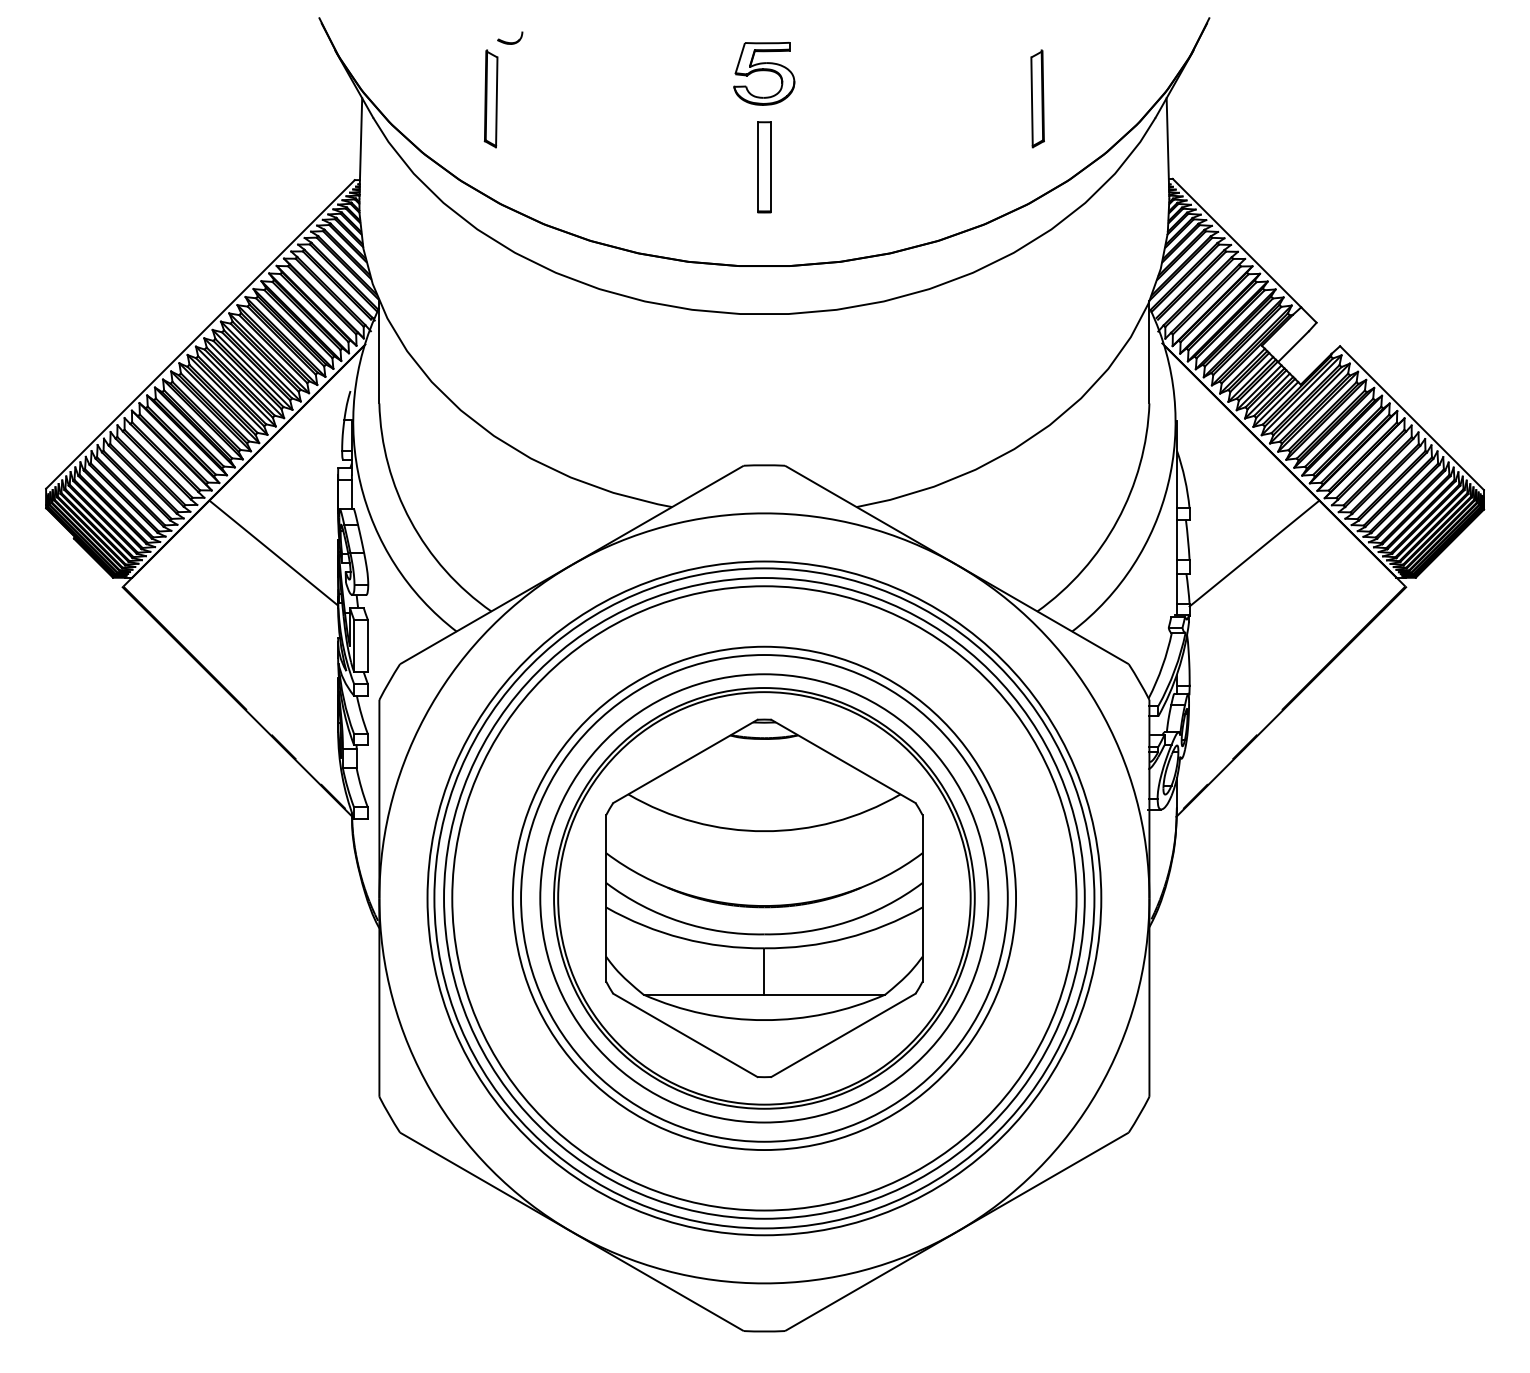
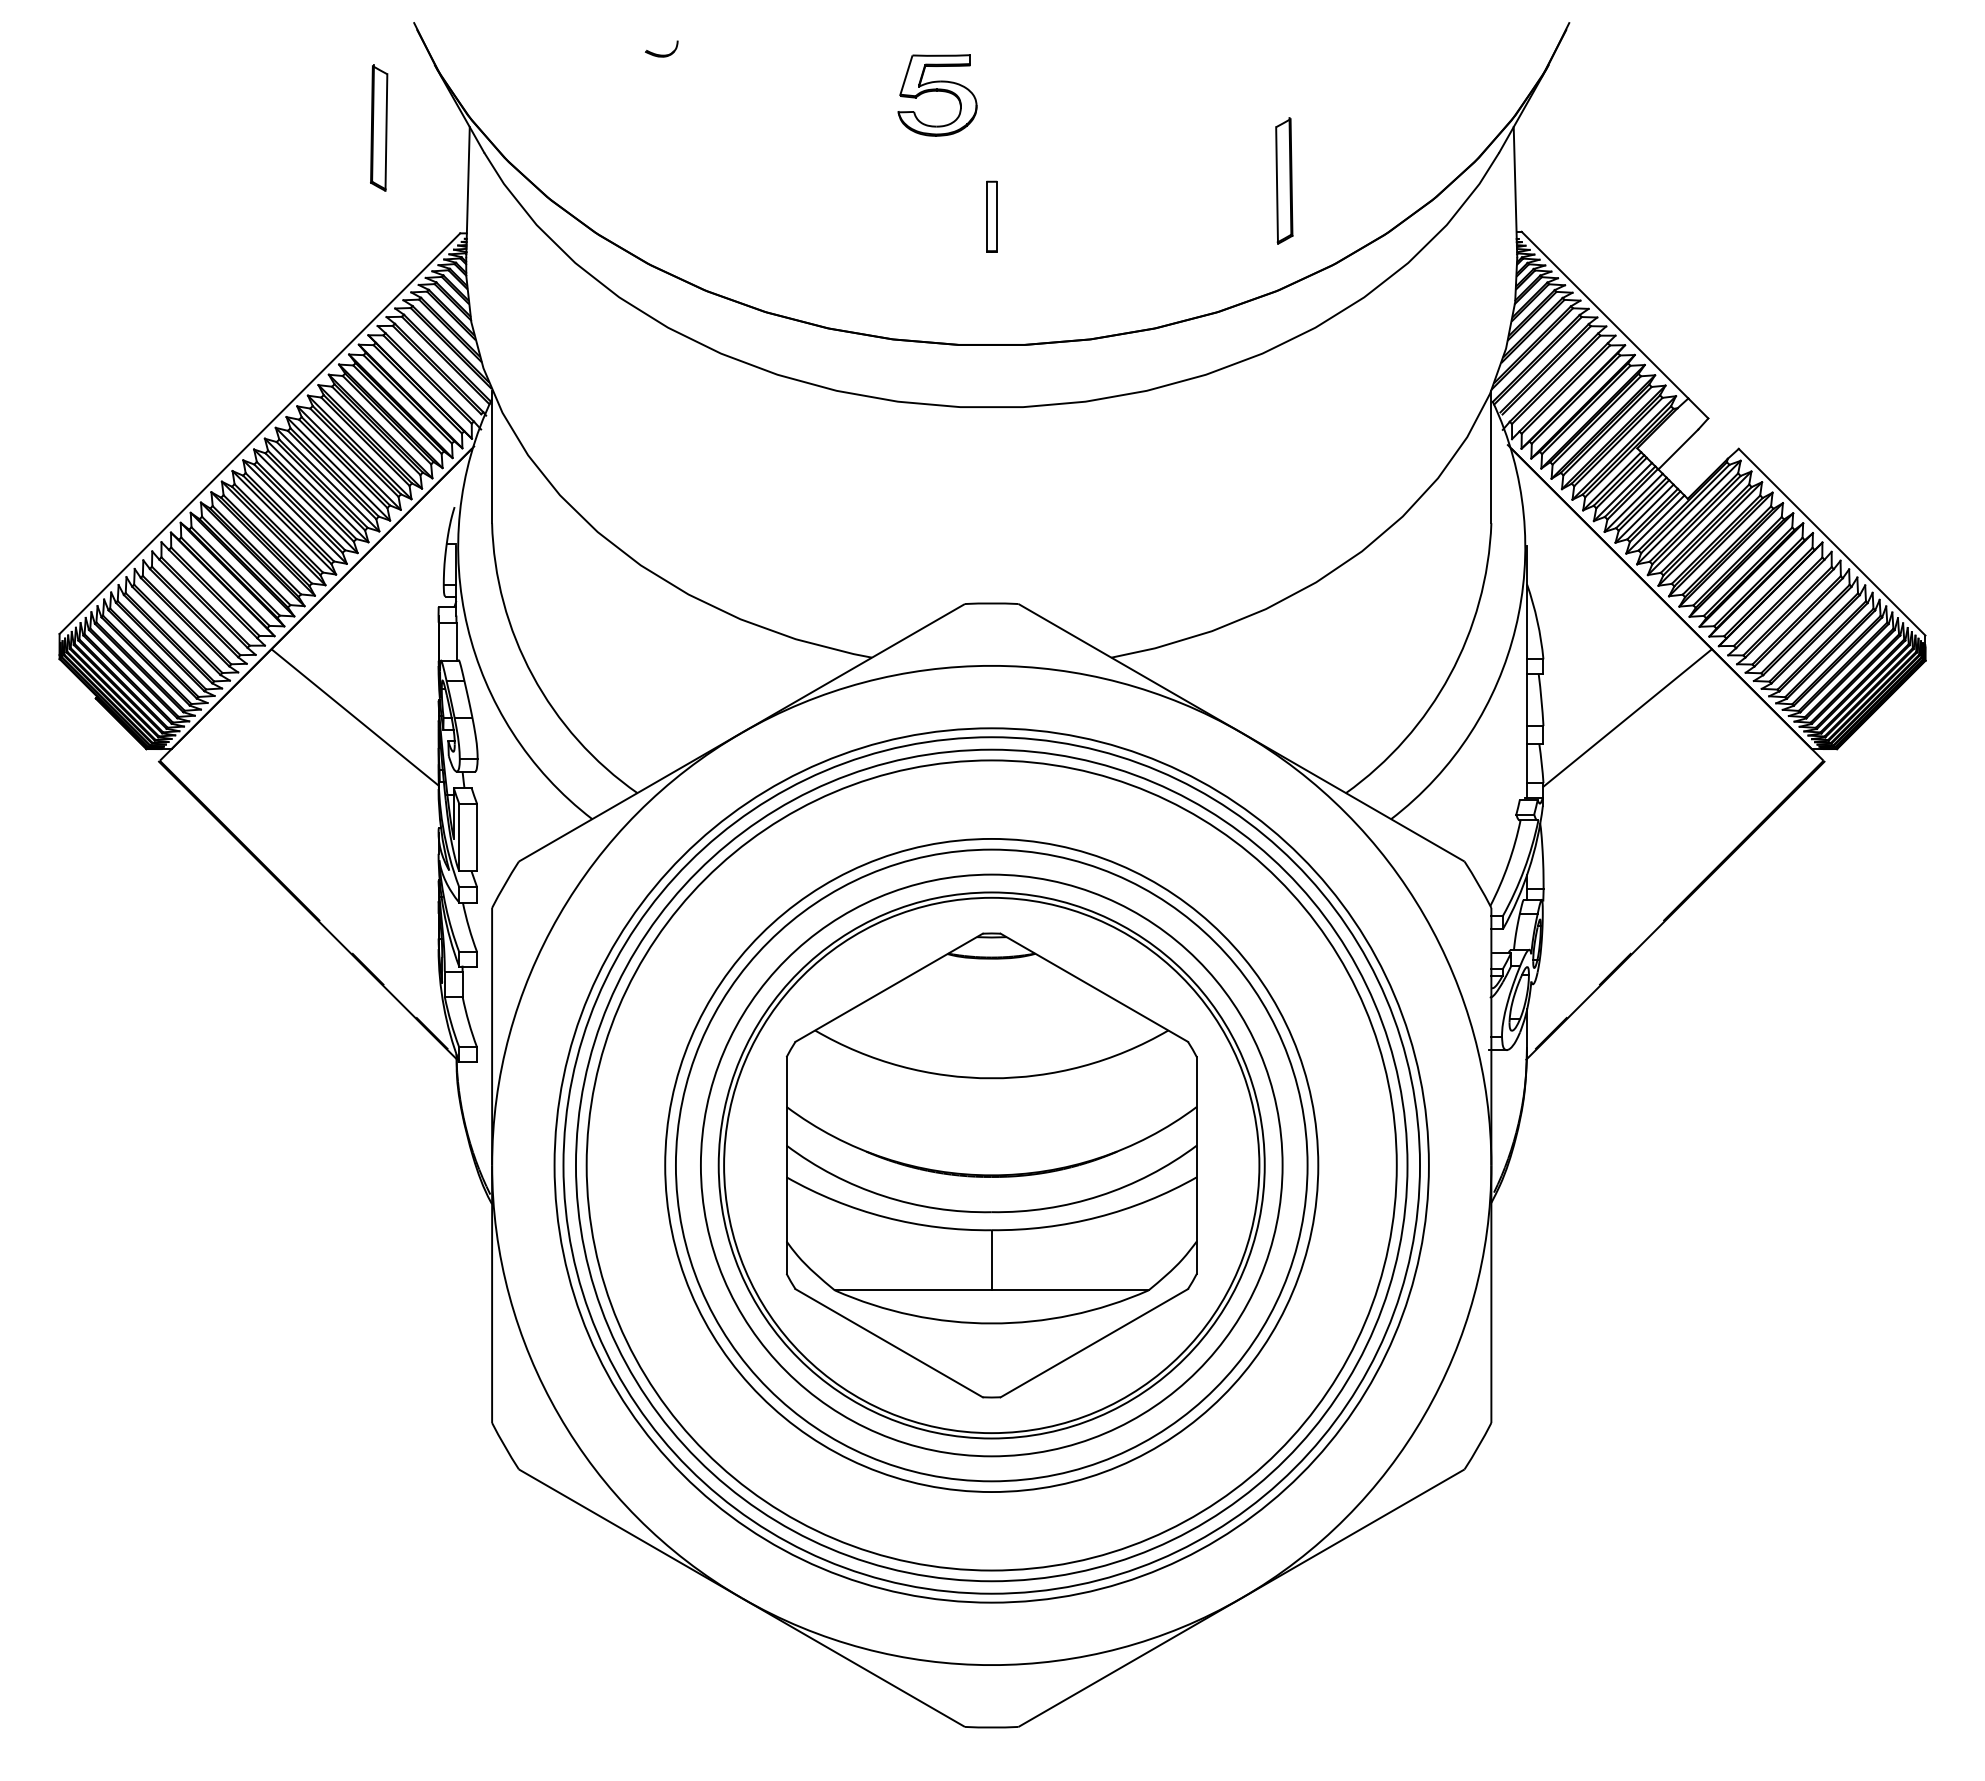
part: (764, 73) -> (937, 95), moved
part: (491, 98) -> (379, 127), moved
part: (1037, 98) -> (1284, 180), moved
part: (764, 167) -> (991, 216), size x0.6

